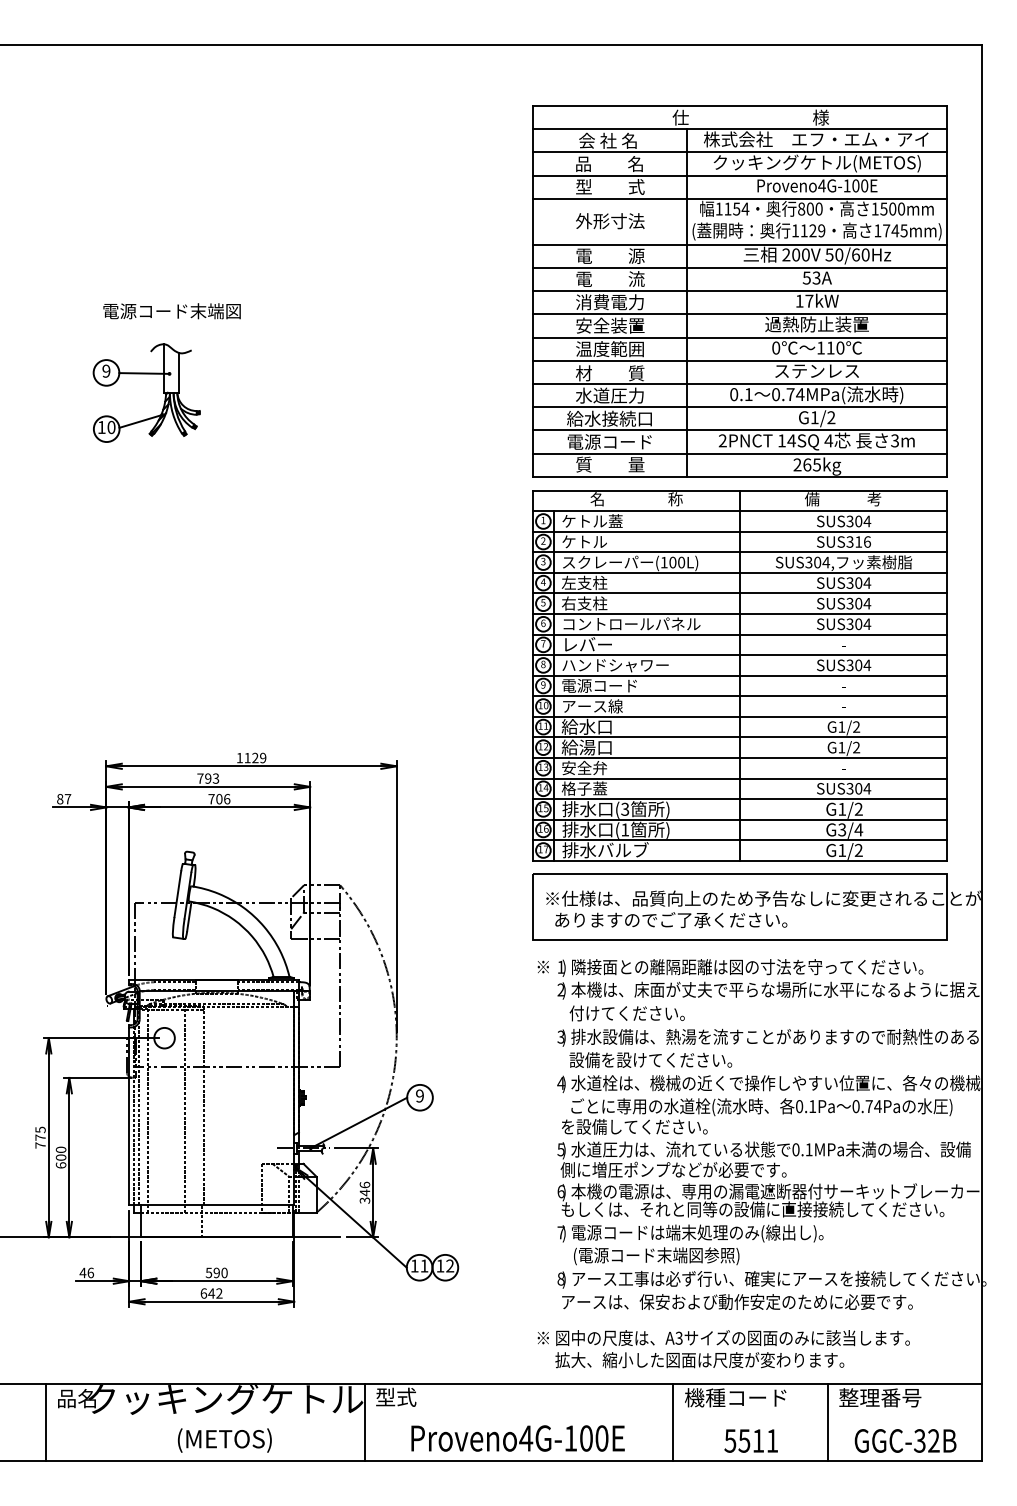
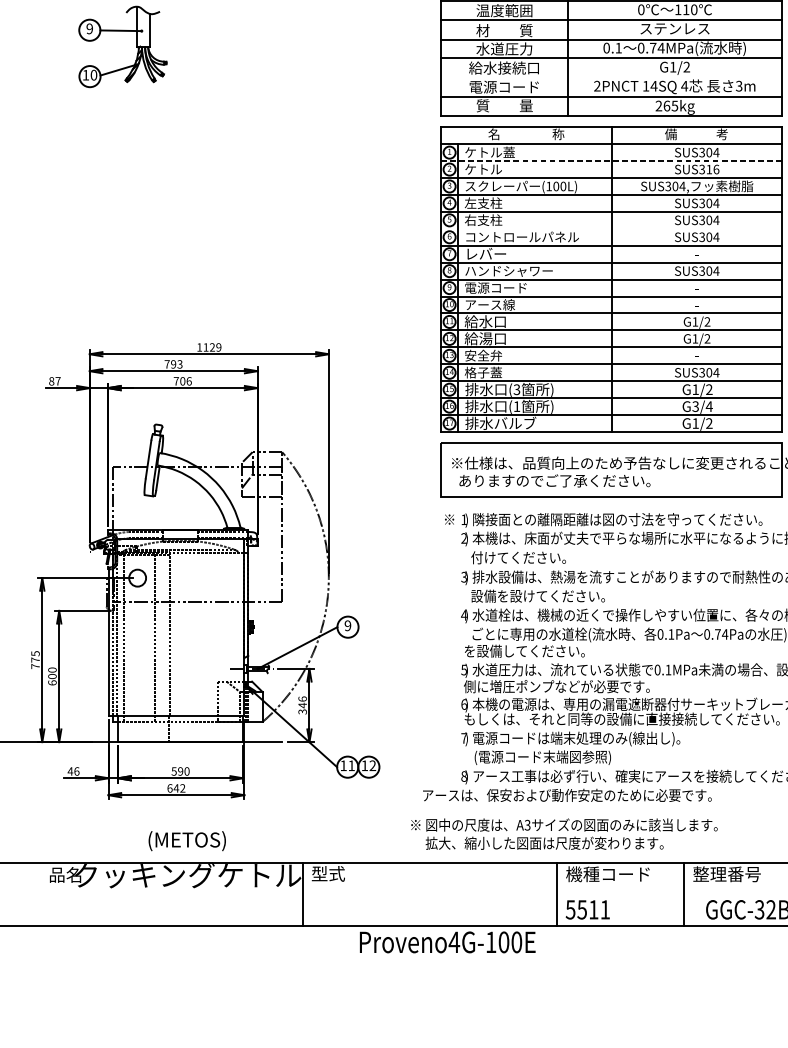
line: (739, 430) -> (611, 77), removed
line: (740, 531) -> (611, 160), solid -> dashed
line: (739, 614) -> (611, 229), removed
text: (737, 1301) -> (567, 794), moved
text: (723, 1349) -> (564, 834), moved
line: (46, 1421) -> (40, 893), removed
text: (517, 1438) -> (447, 942), moved
text: (224, 1440) -> (187, 841), moved
text: (750, 1440) -> (587, 909), moved

